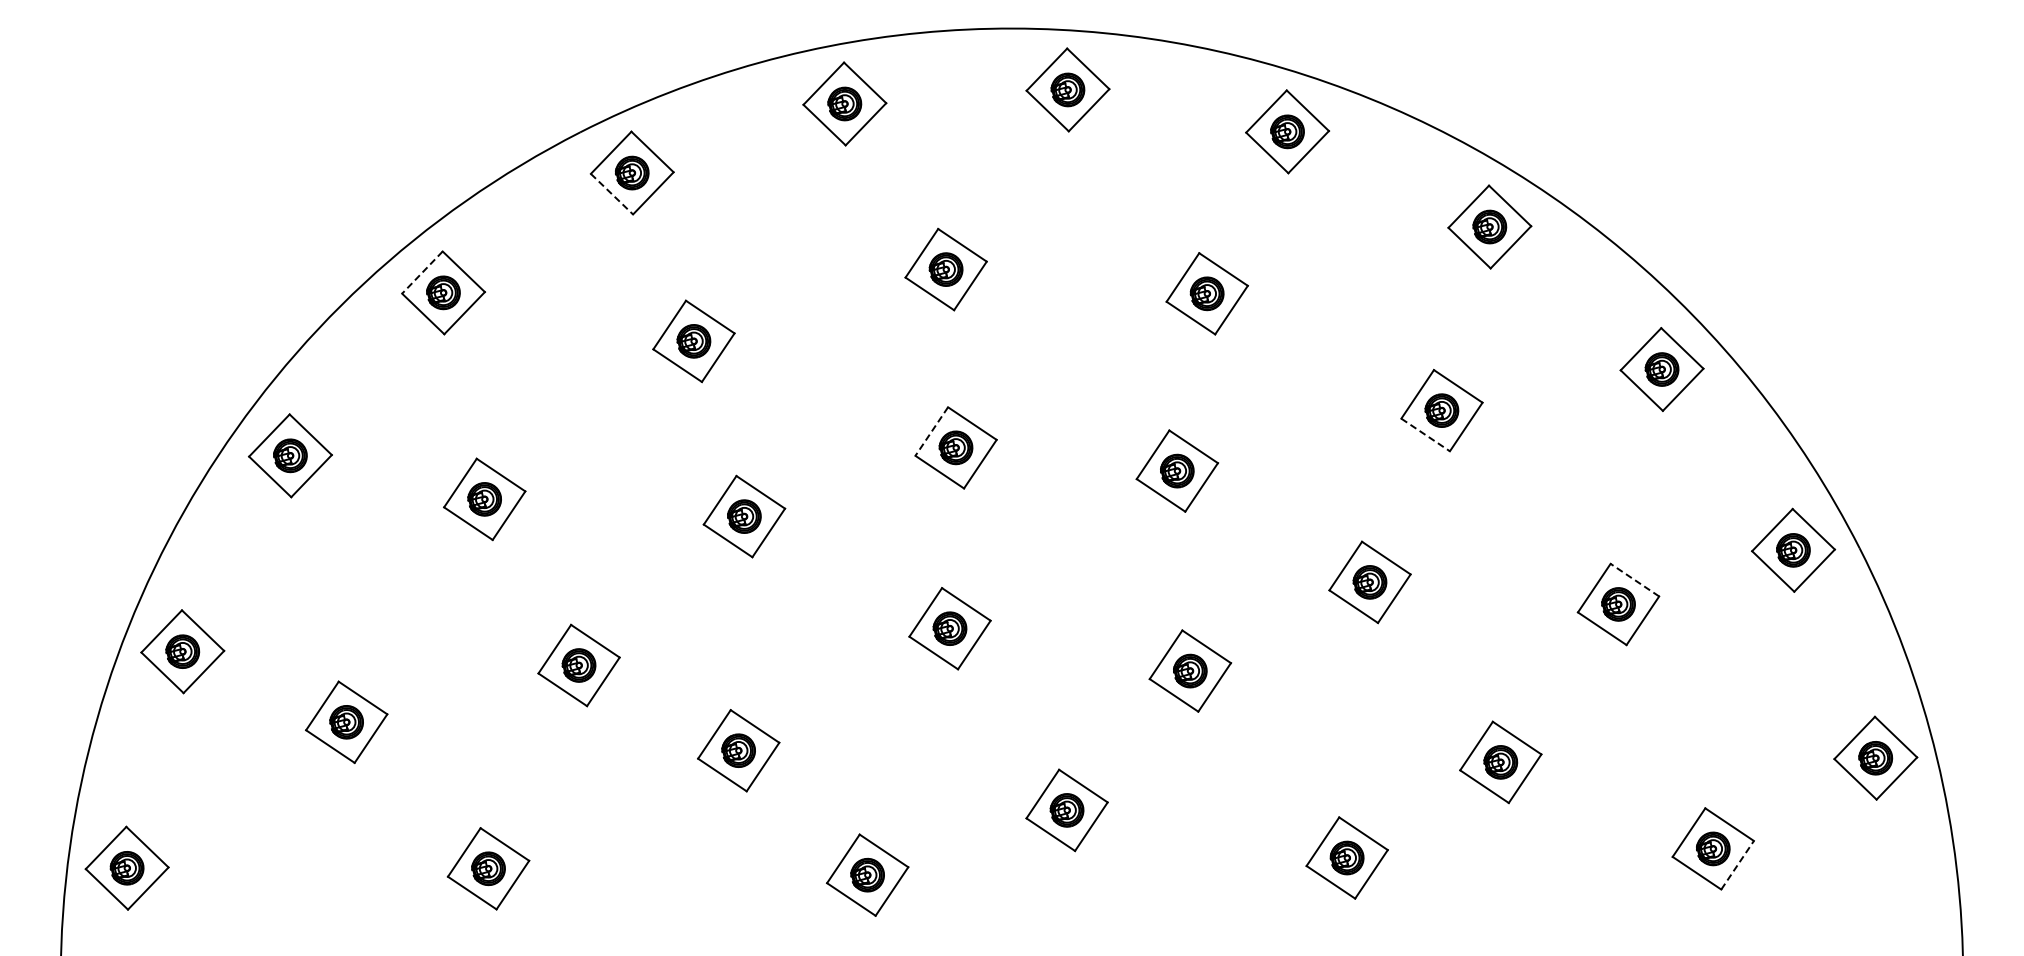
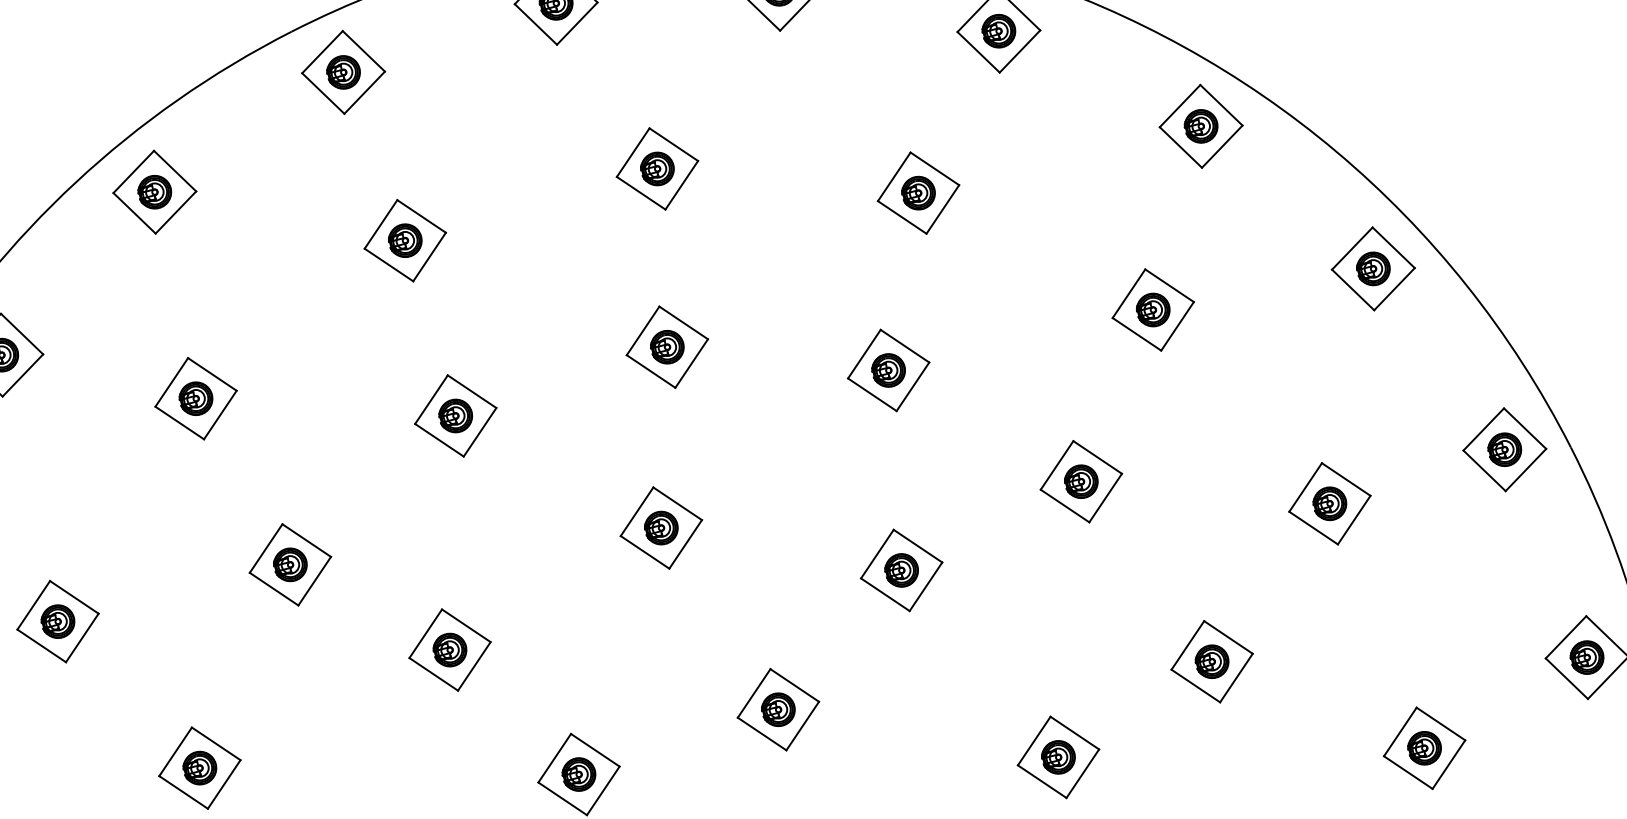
line: (612, 194) -> (323, 93), dashed -> solid
line: (422, 272) -> (133, 171), dashed -> solid
line: (931, 431) -> (642, 330), dashed -> solid
line: (1426, 435) -> (1137, 334), dashed -> solid
line: (1634, 579) -> (1345, 478), dashed -> solid
line: (1737, 864) -> (1448, 763), dashed -> solid

